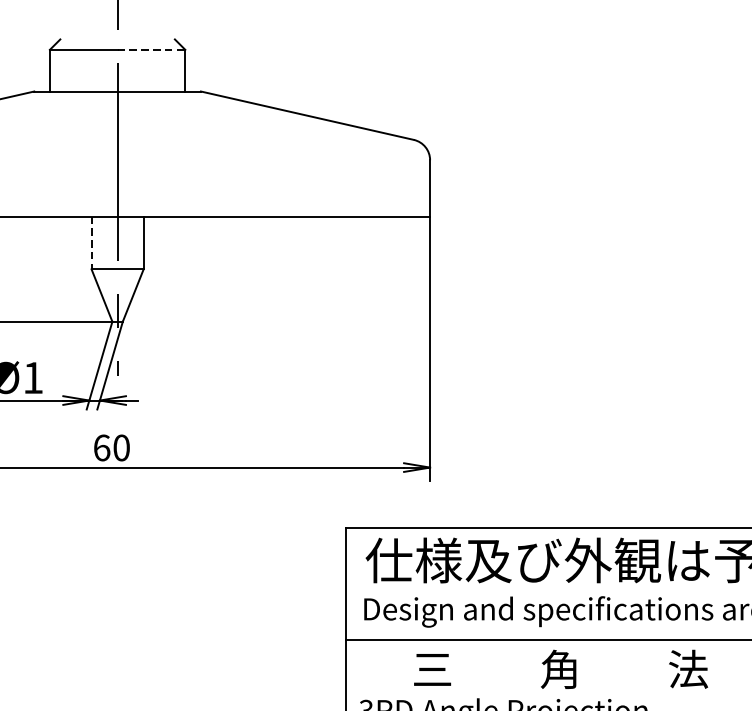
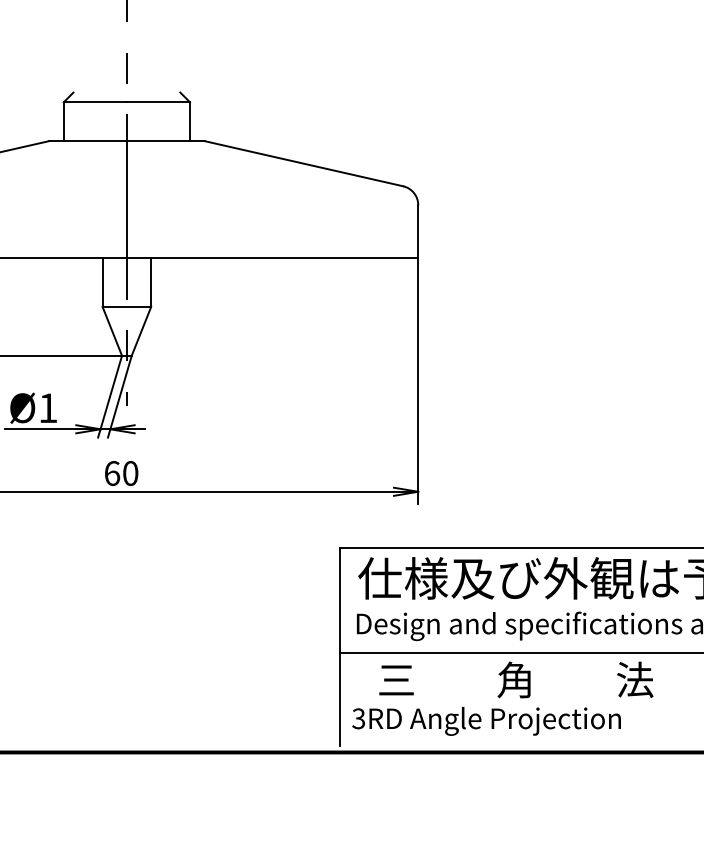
line: (151, 50) -> (158, 102), dashed -> solid
line: (91, 243) -> (102, 282), dashed -> solid
text: (561, 668) -> (516, 679), moved

